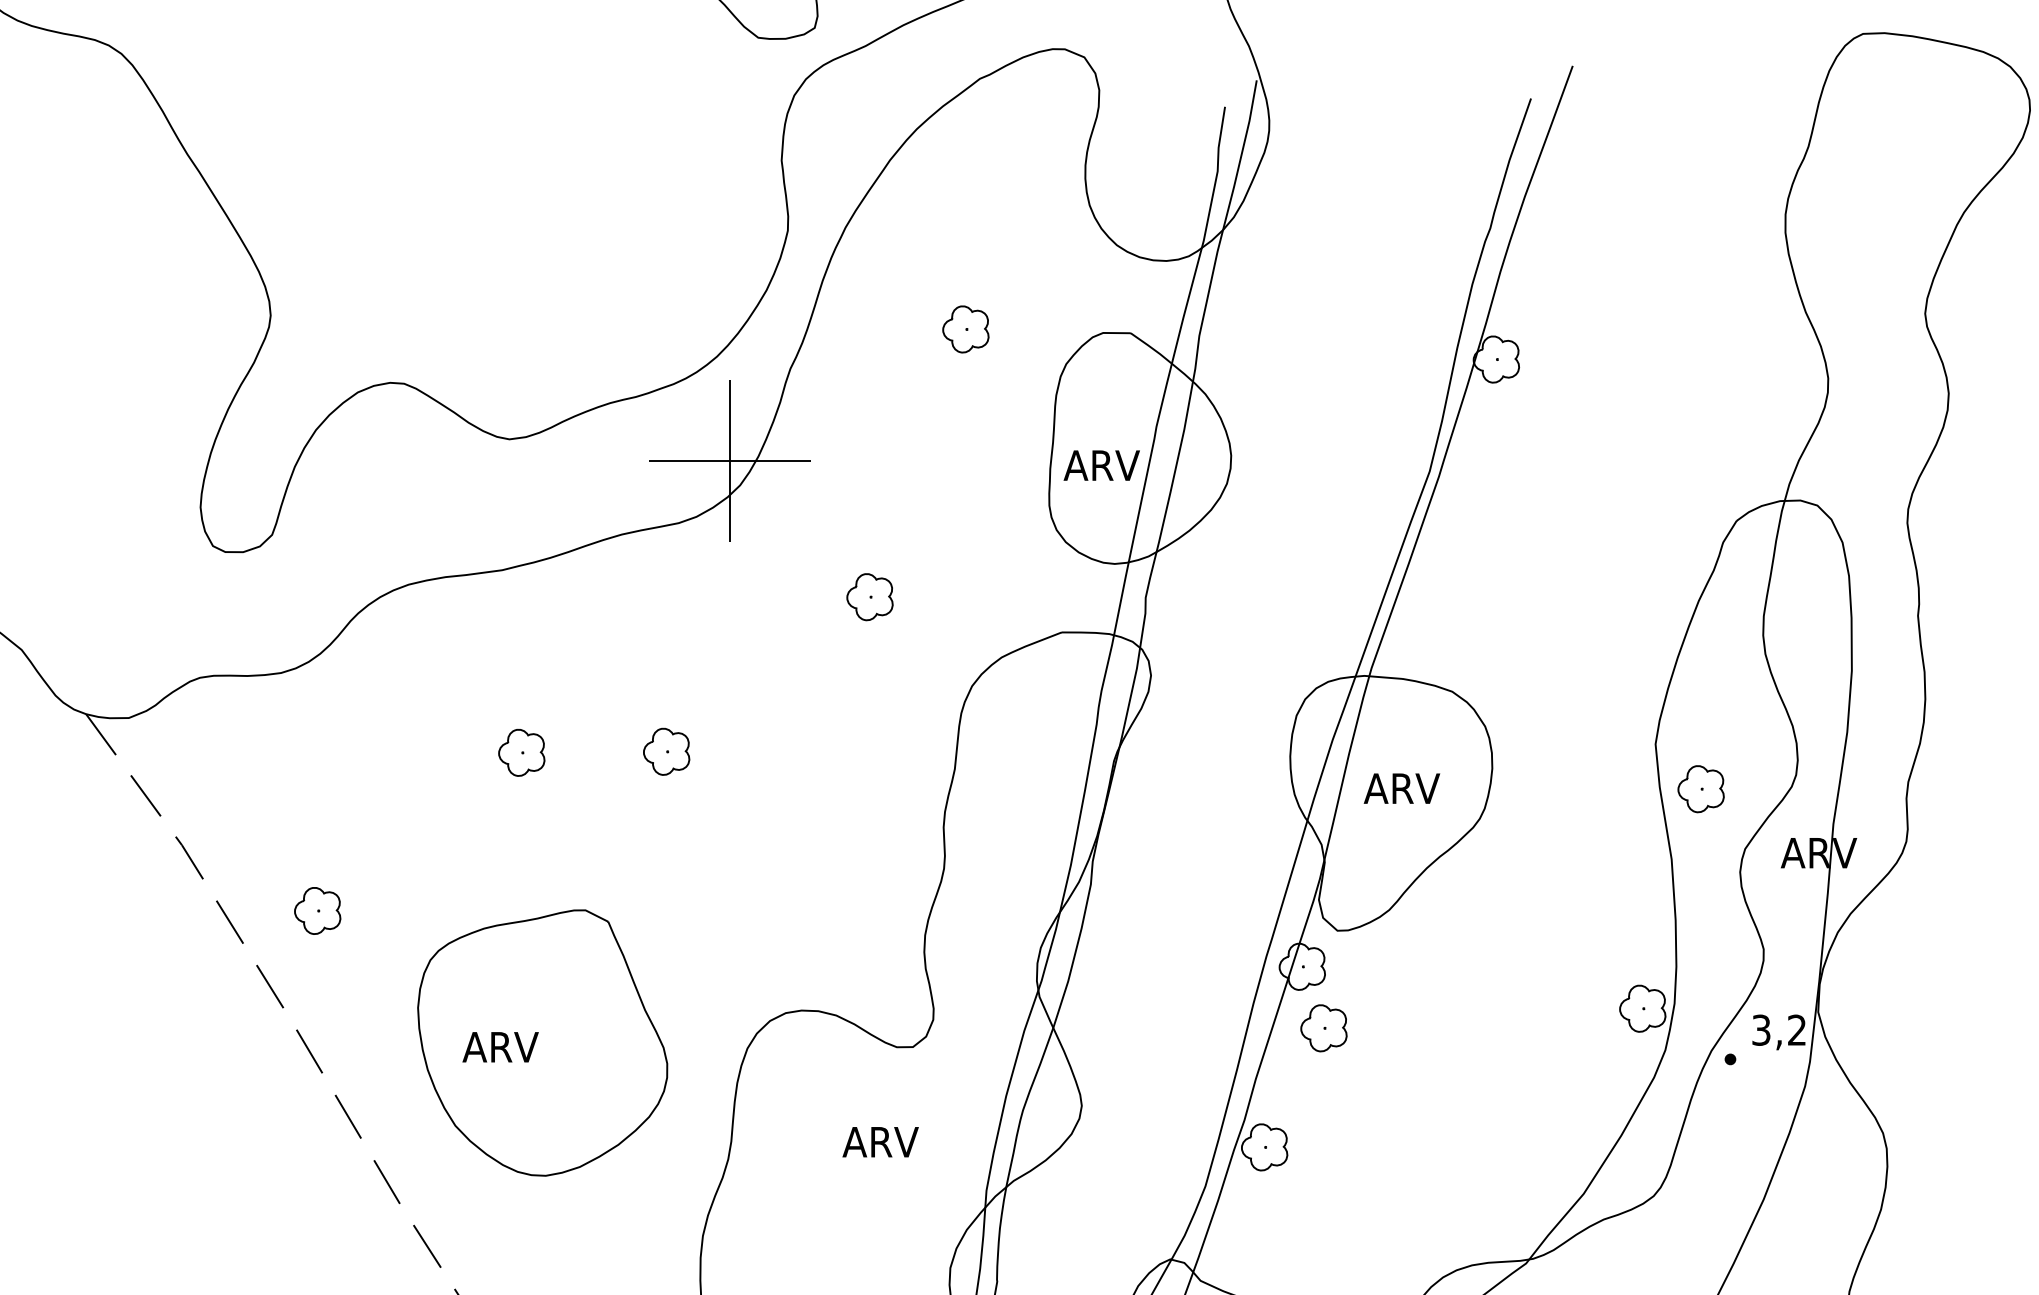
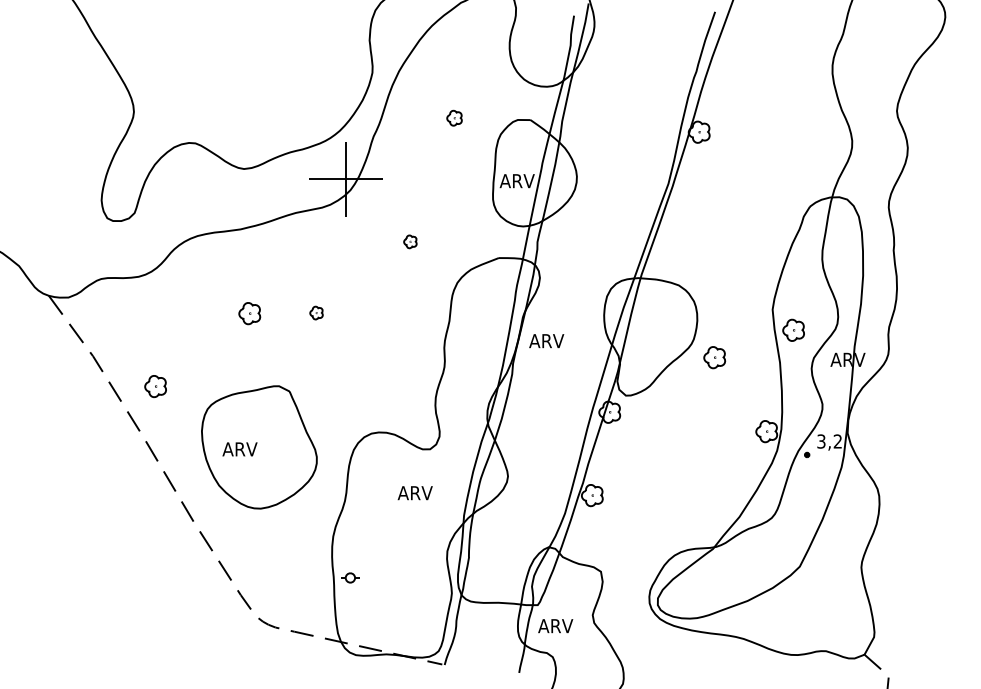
part: (965, 327) -> (454, 117), size x0.7
part: (870, 596) -> (410, 241), size x0.6
part: (666, 750) -> (316, 312), size x0.6
text: (1401, 789) -> (546, 341), moved
part: (1323, 1027) -> (714, 357), moved

